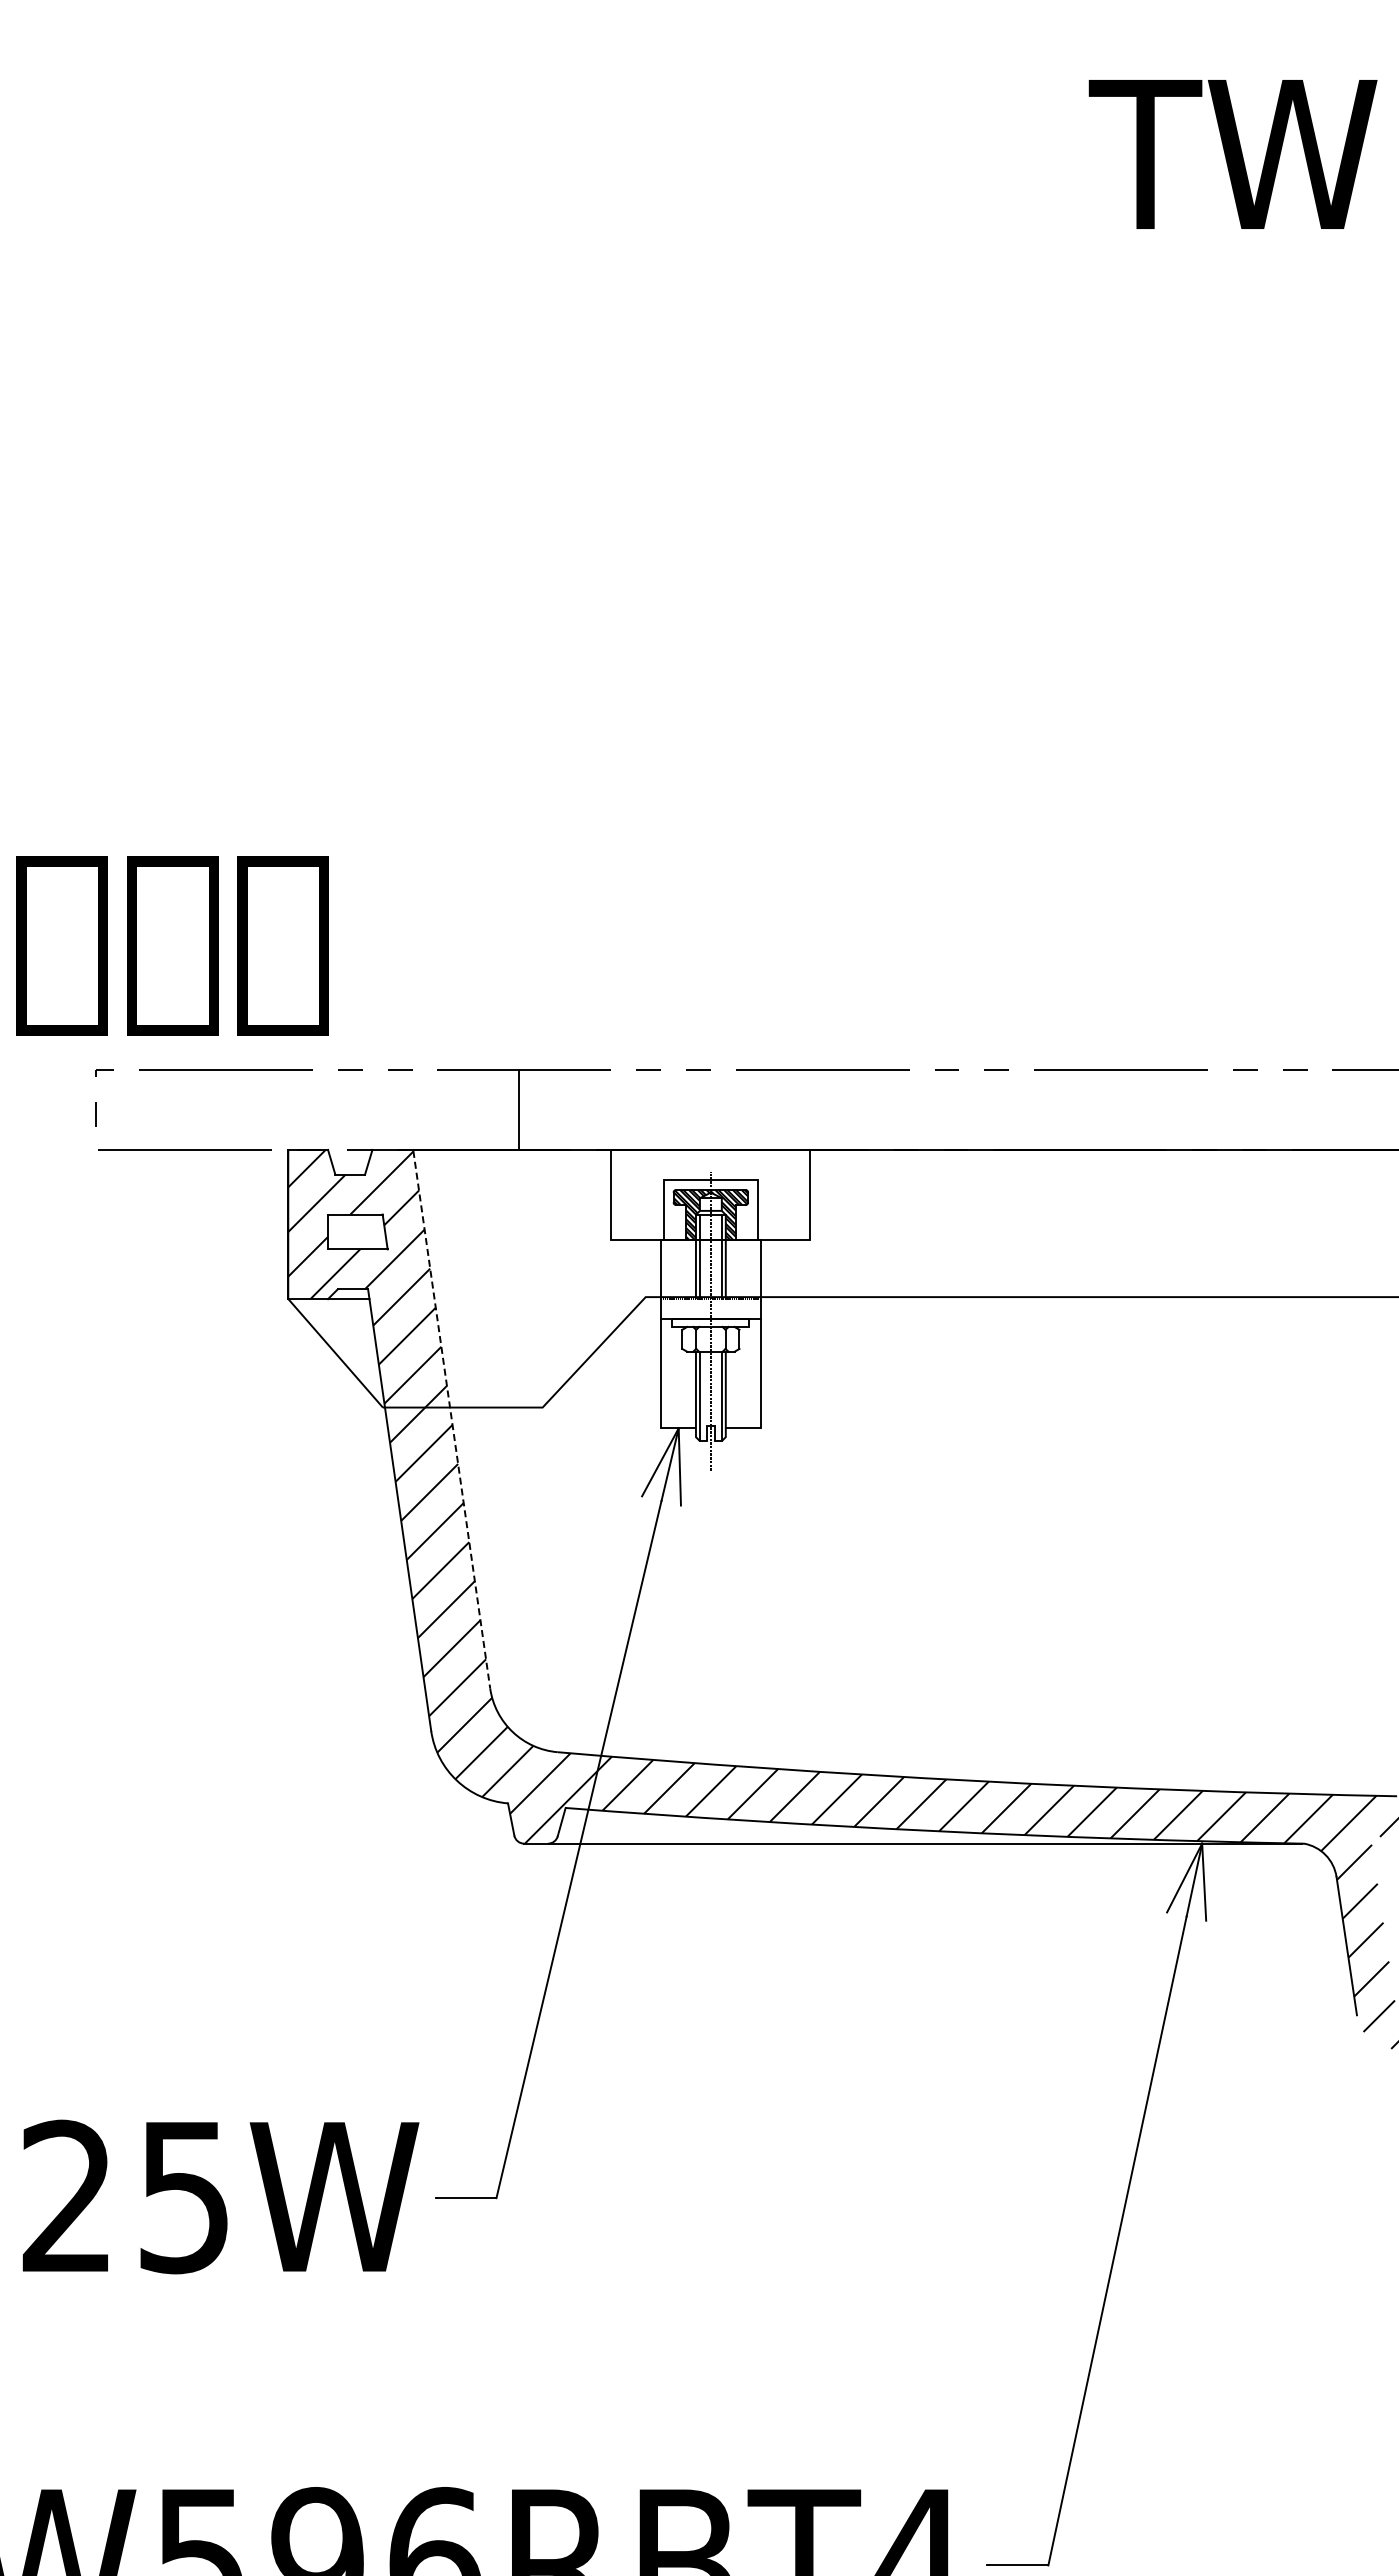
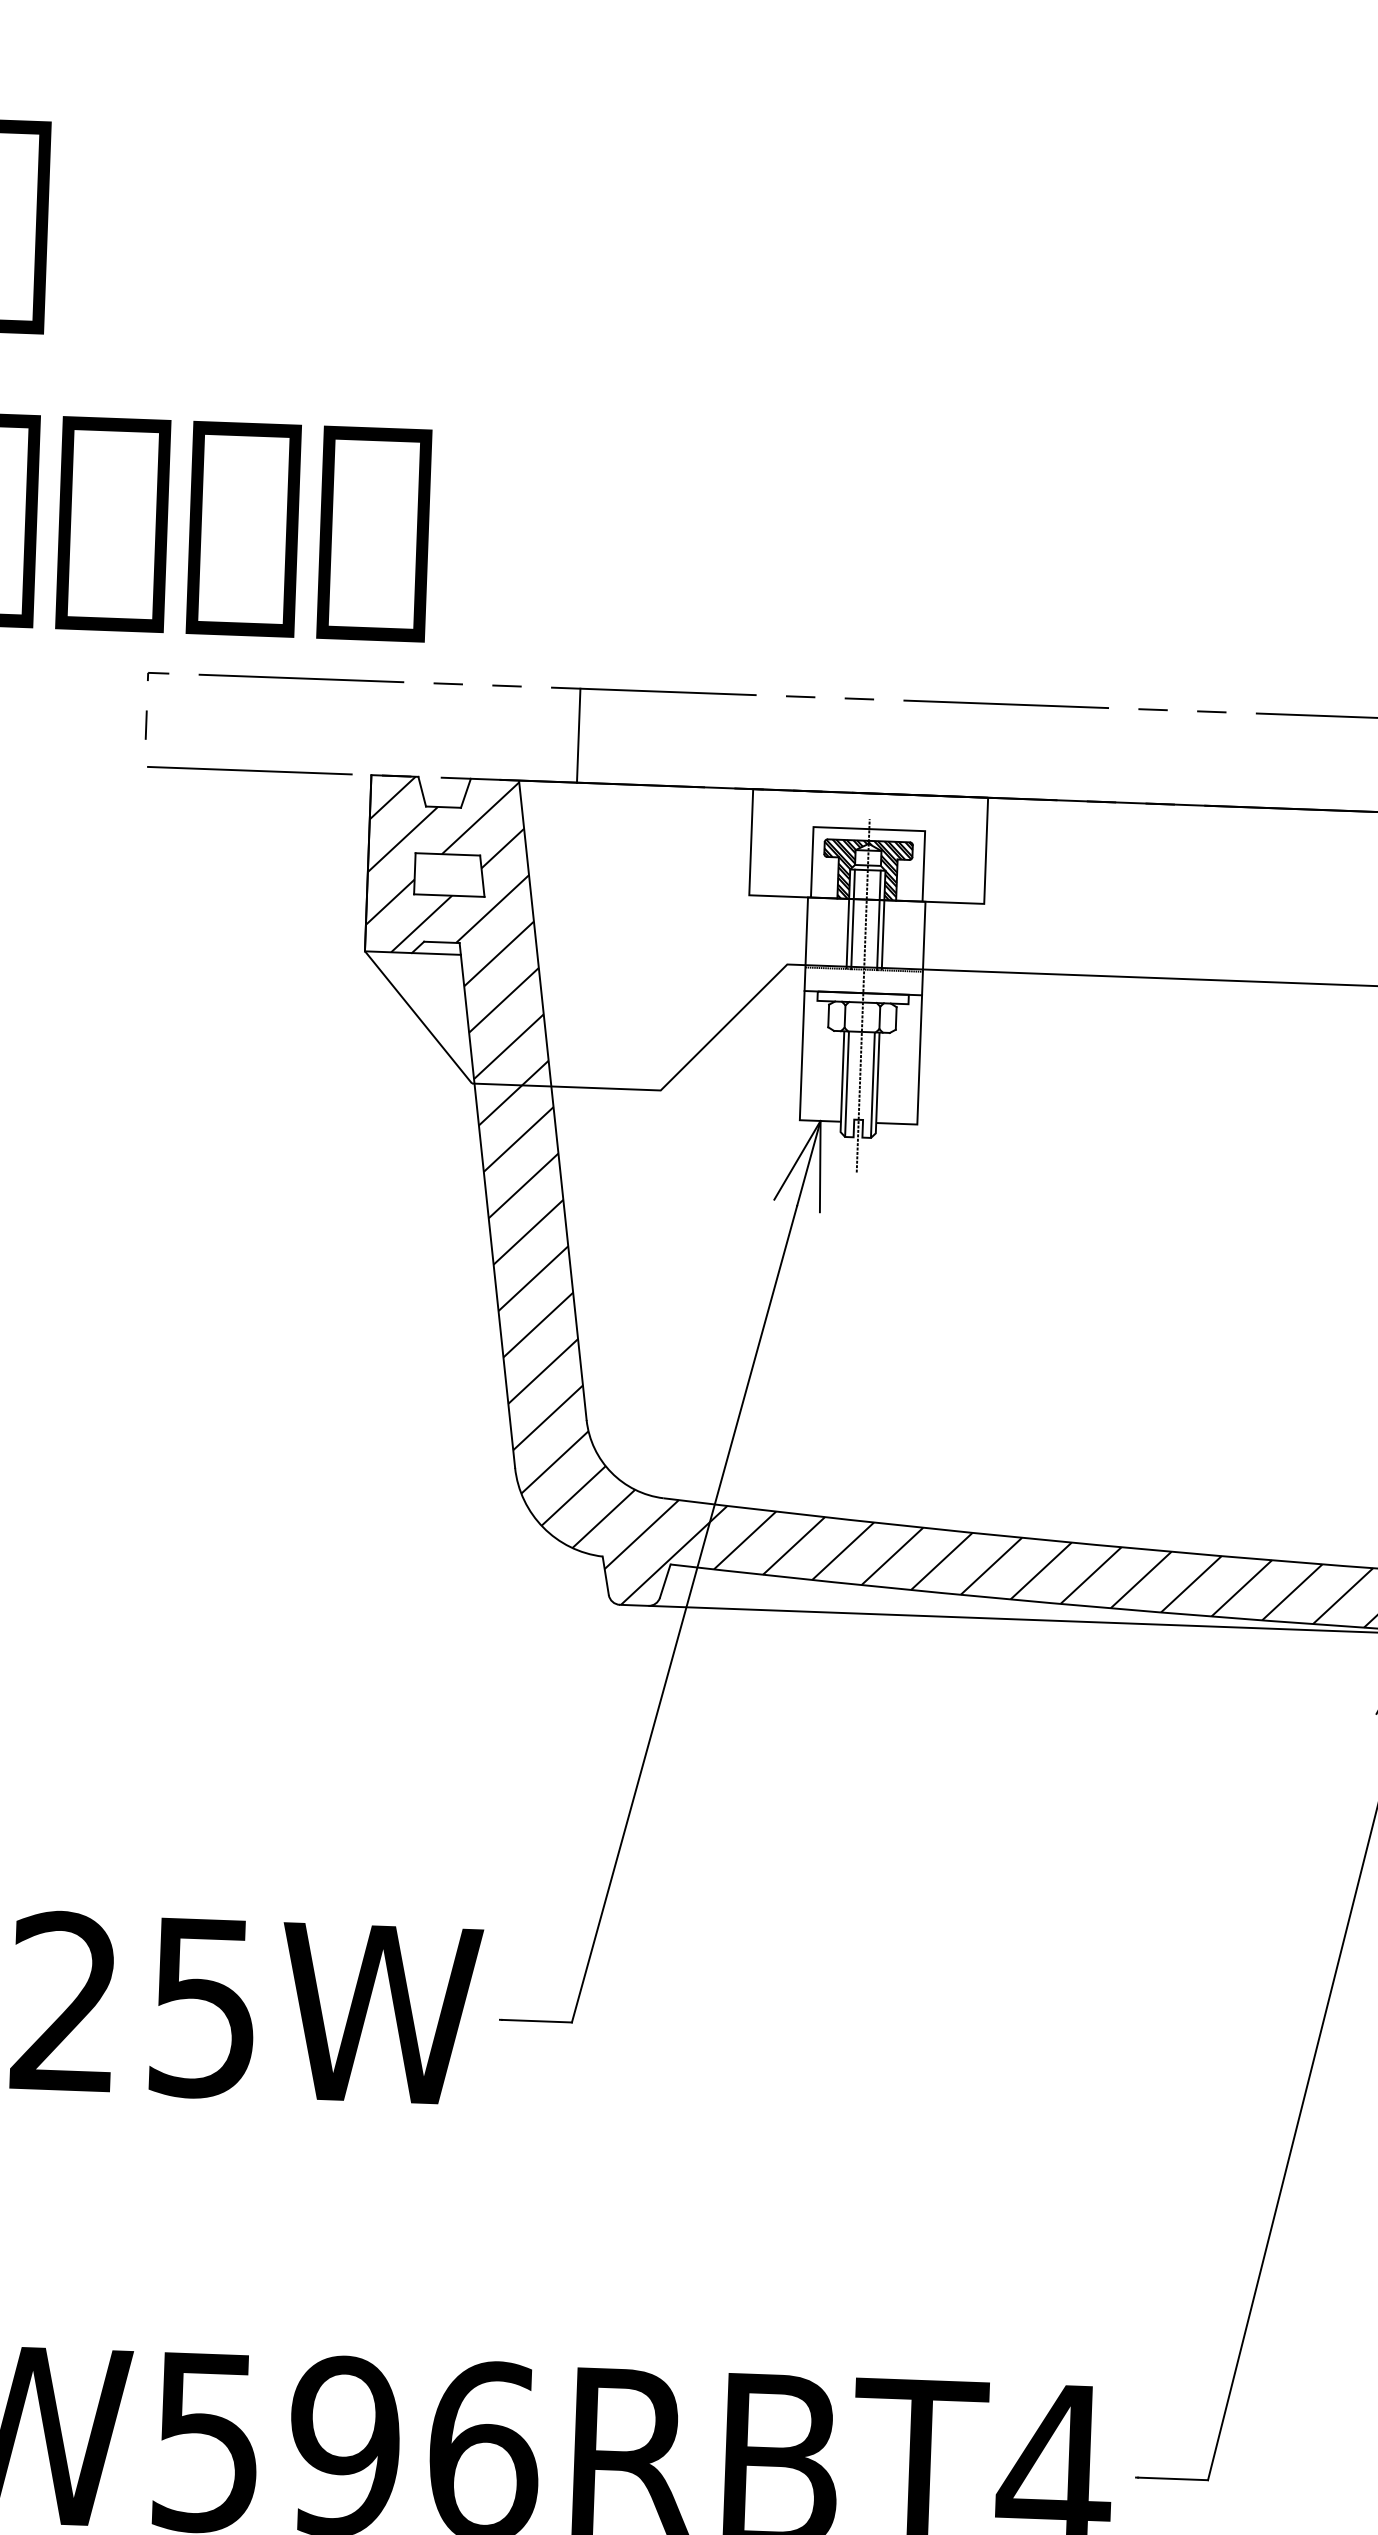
line: (519, 1109) -> (578, 734), moved
line: (451, 1420) -> (552, 1101), dashed -> solid

